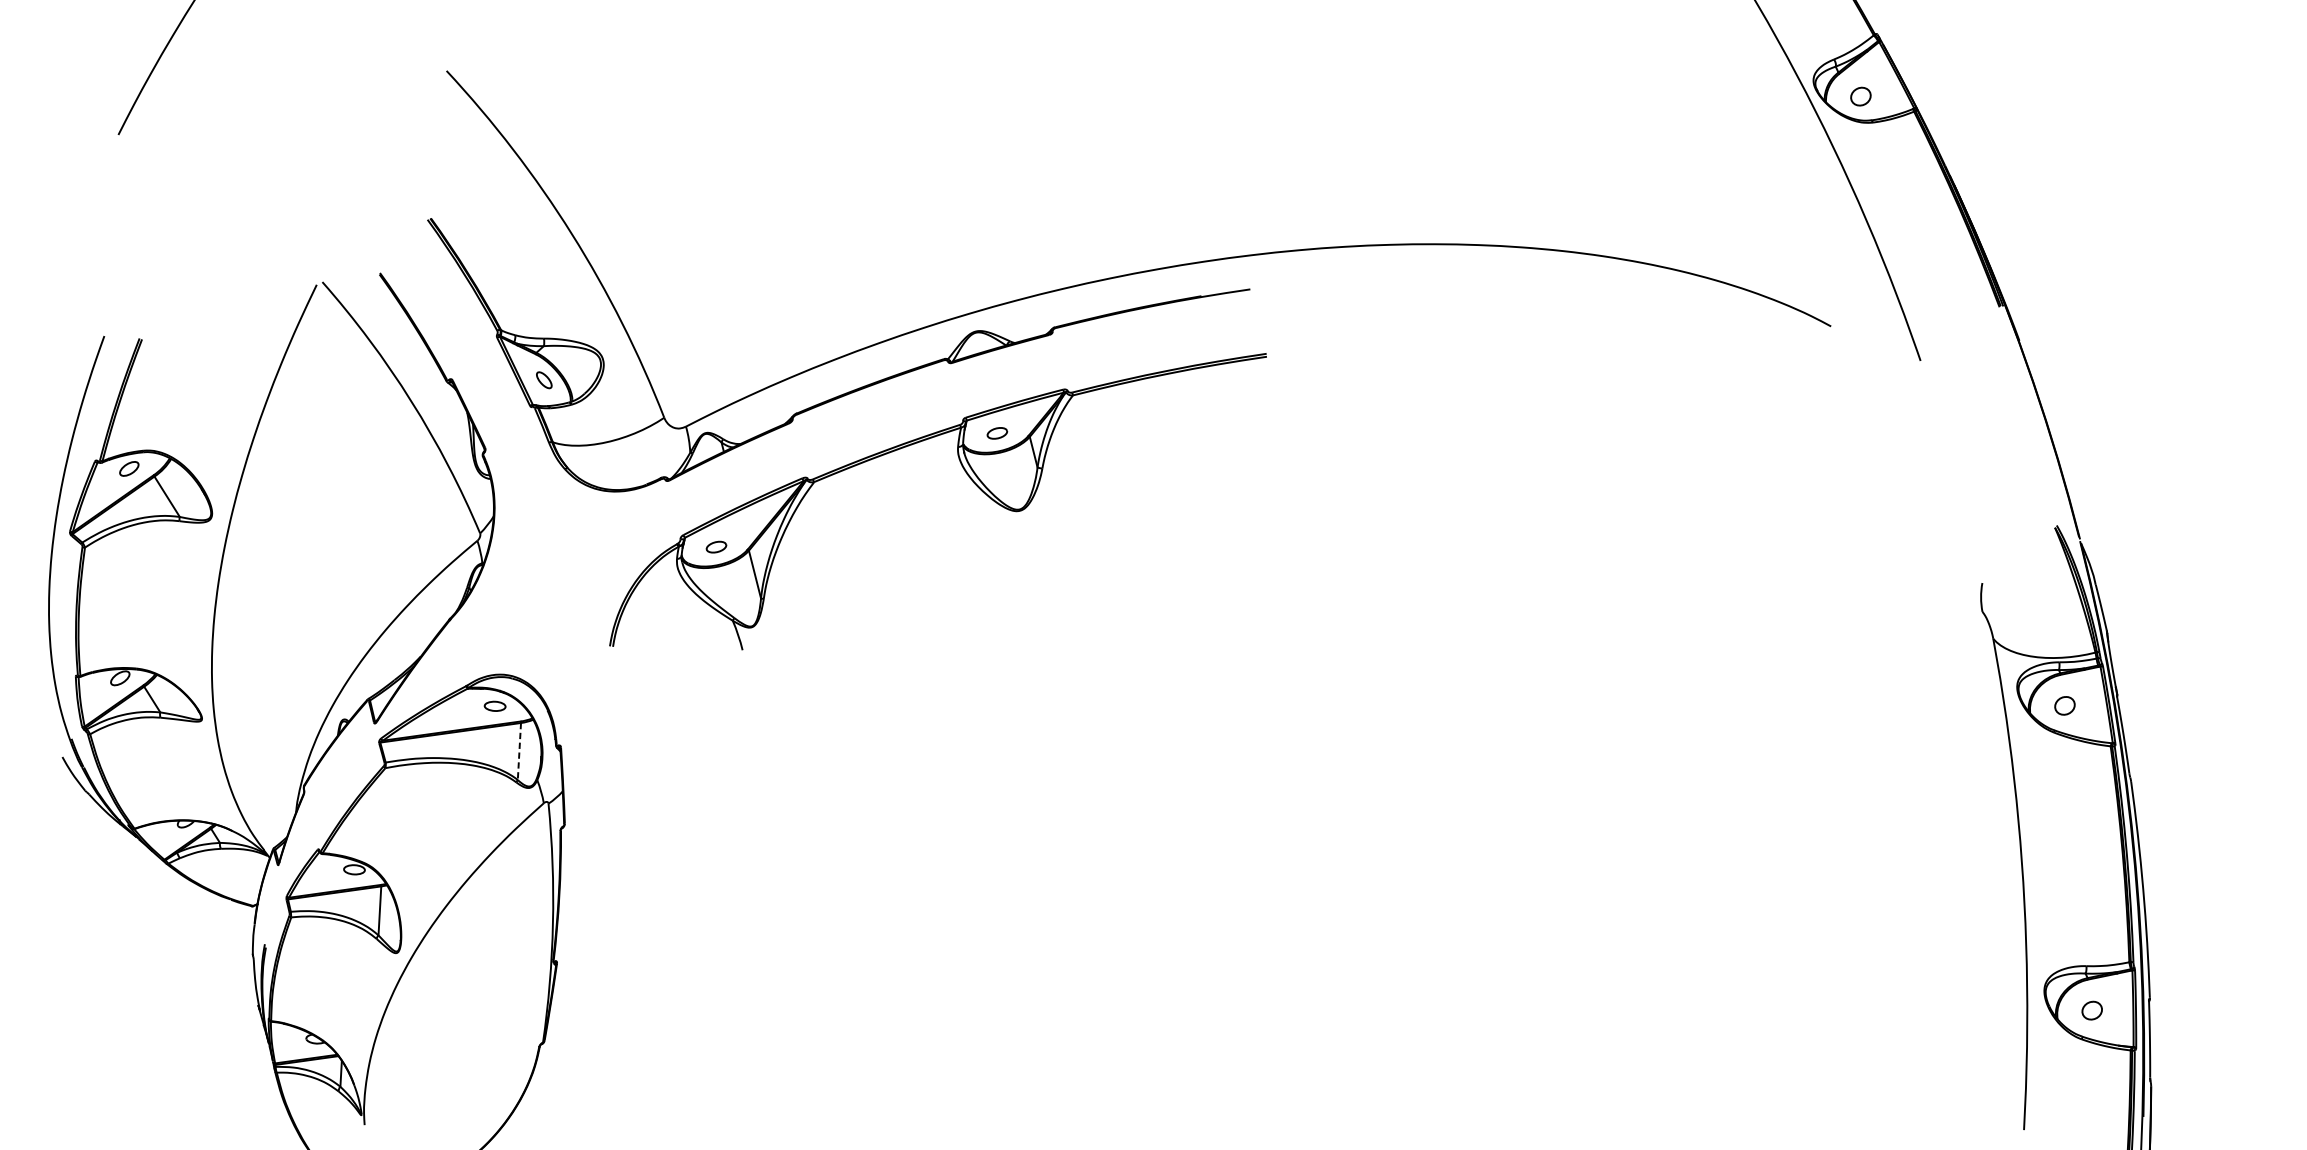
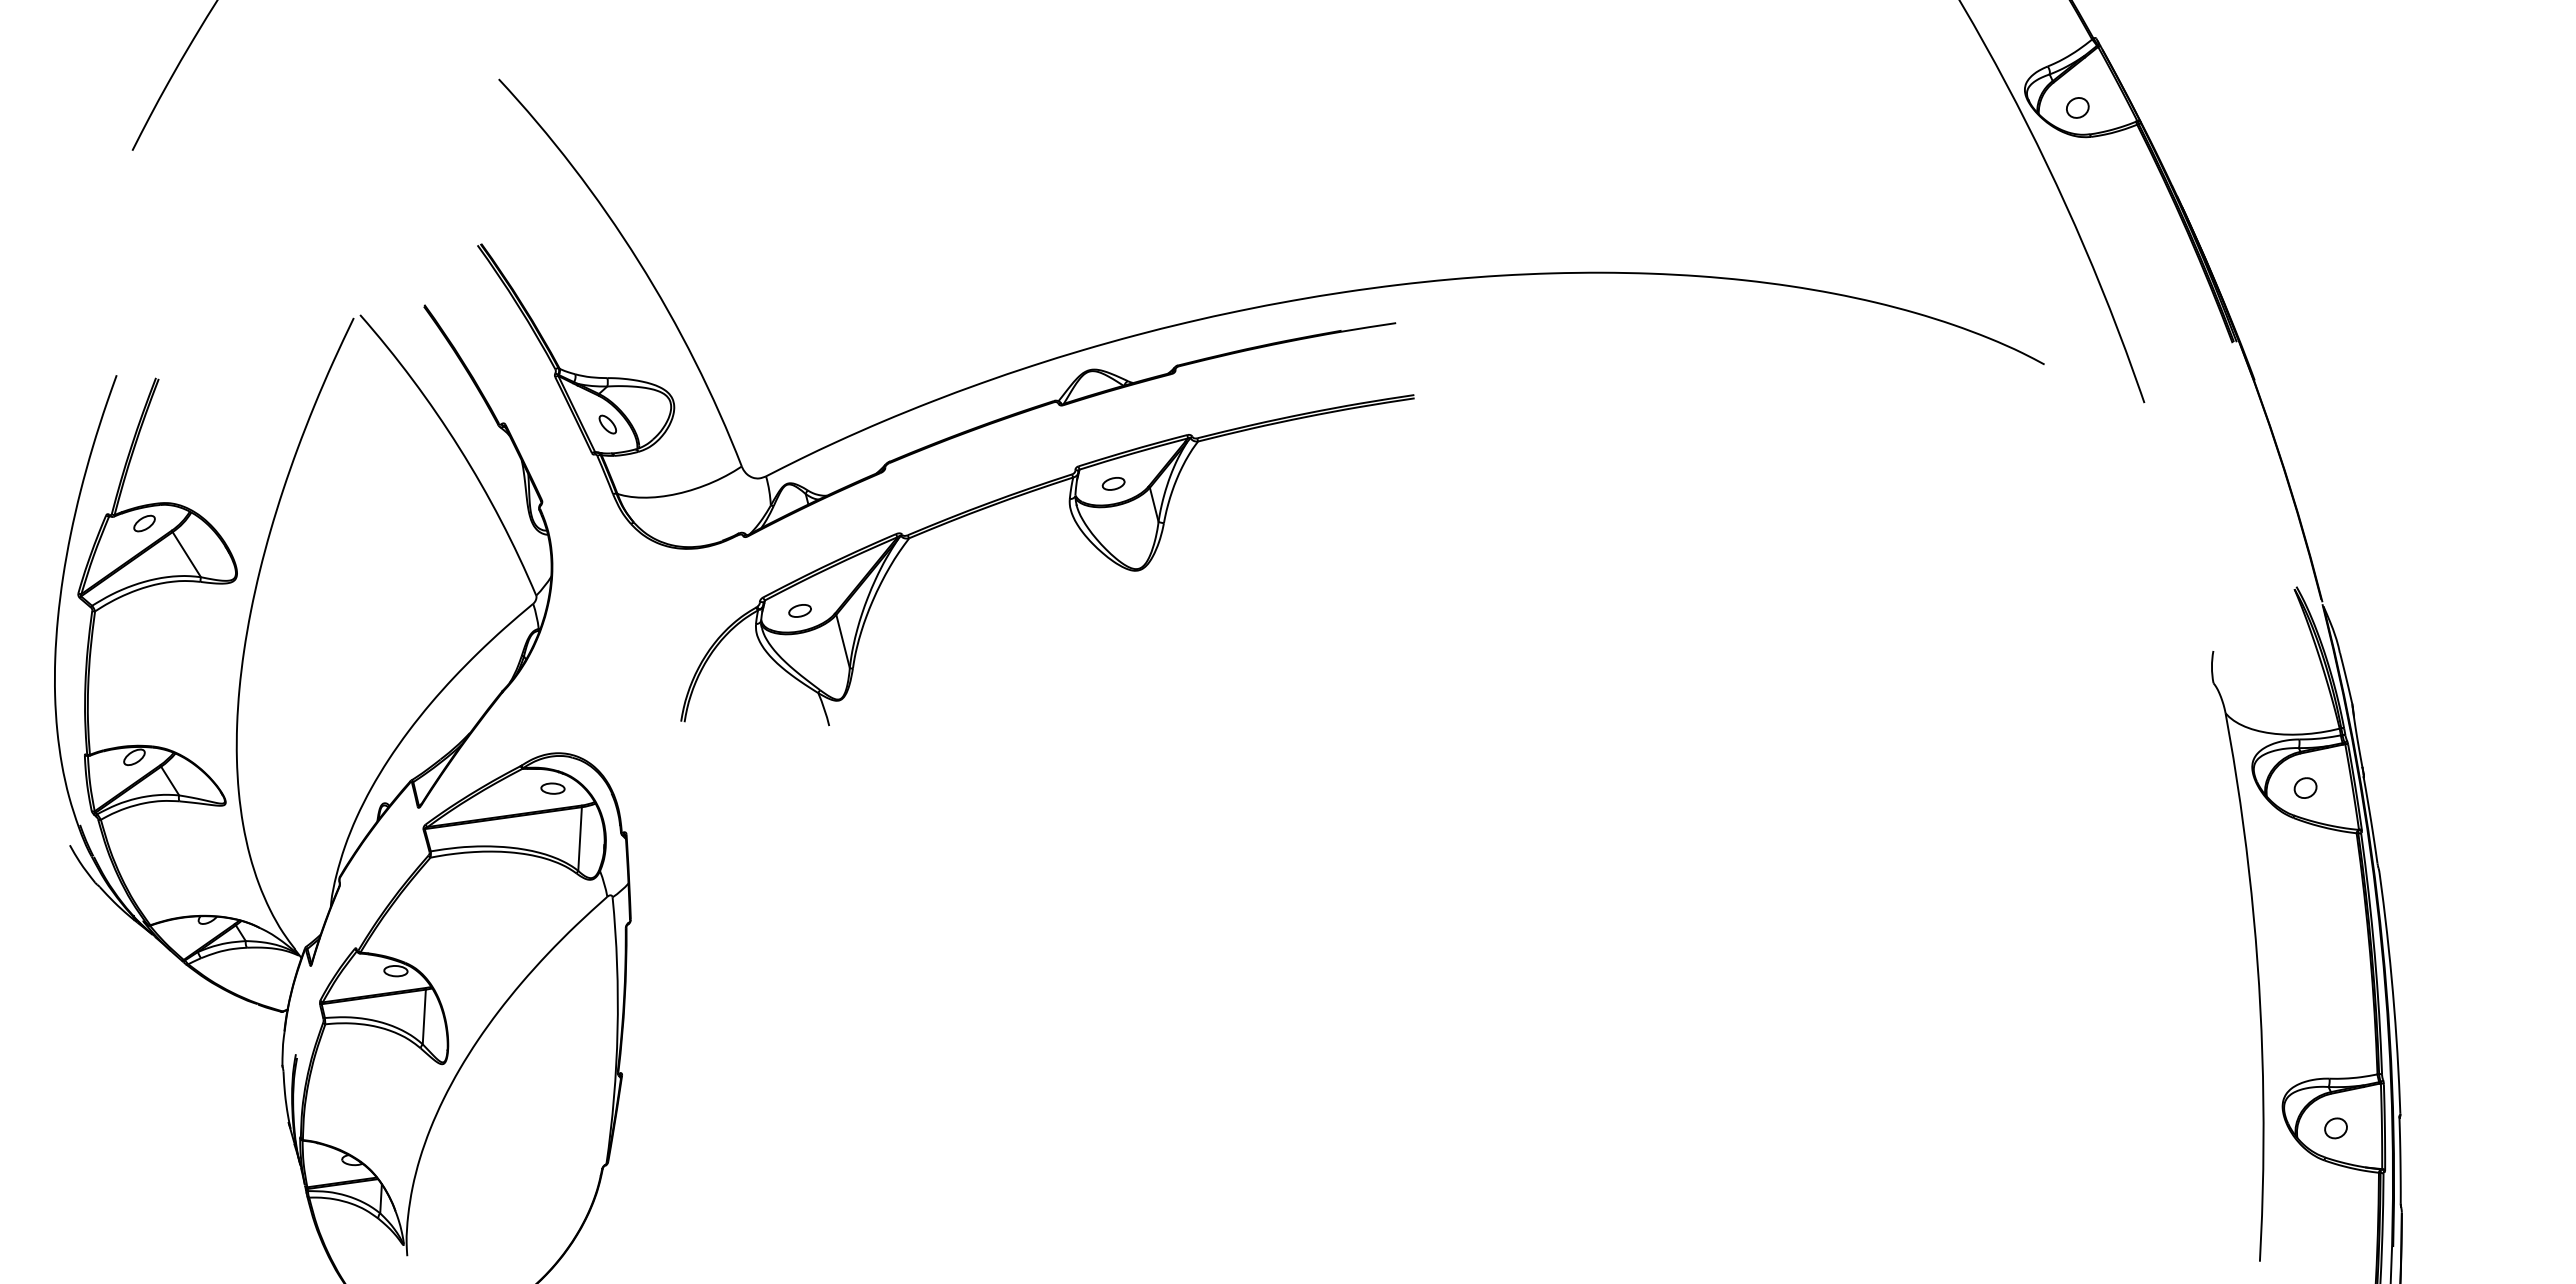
line: (519, 751) -> (580, 839), dashed -> solid

